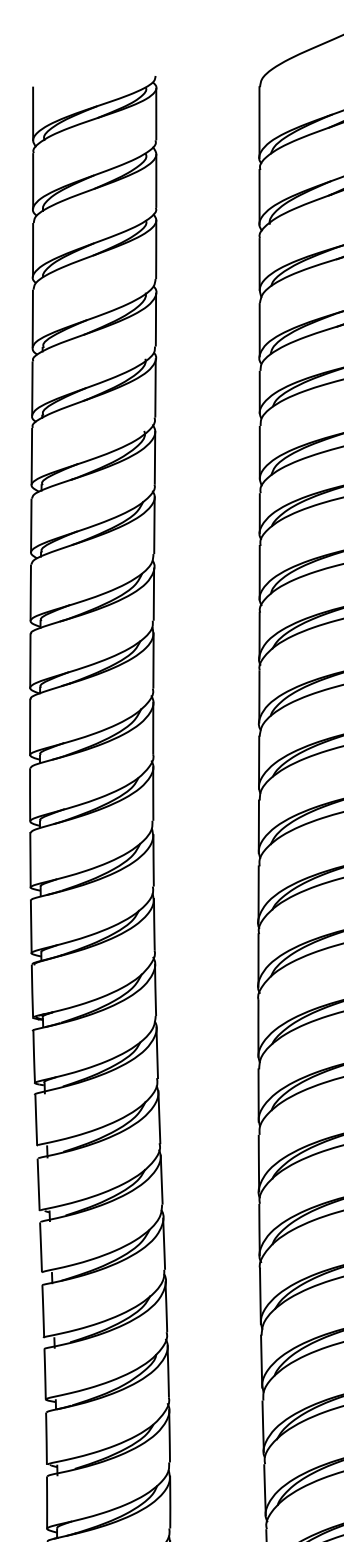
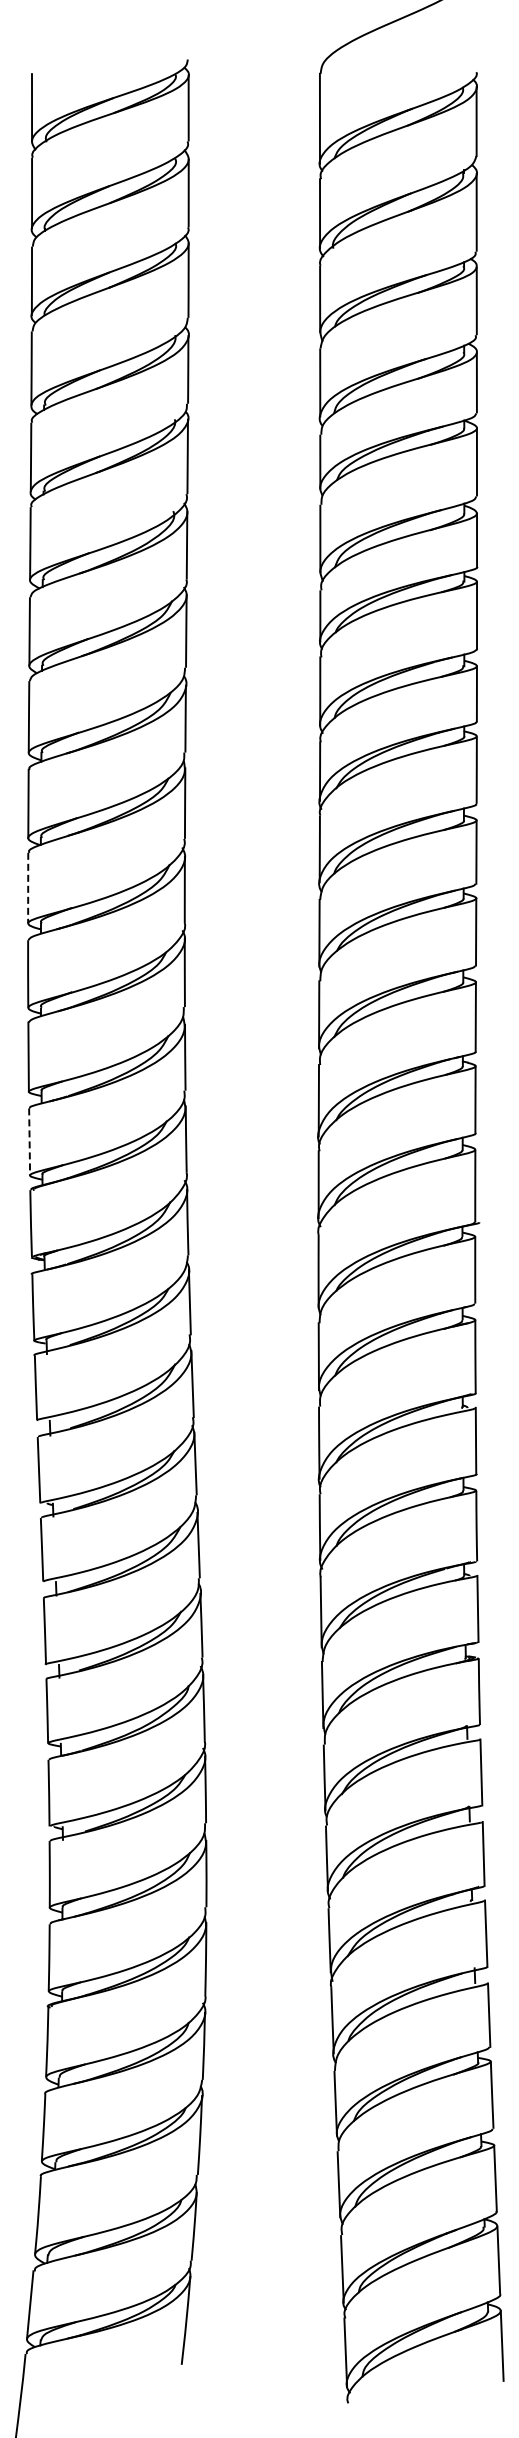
line: (30, 727) -> (28, 888), solid -> dashed
line: (31, 927) -> (29, 1142), solid -> dashed

